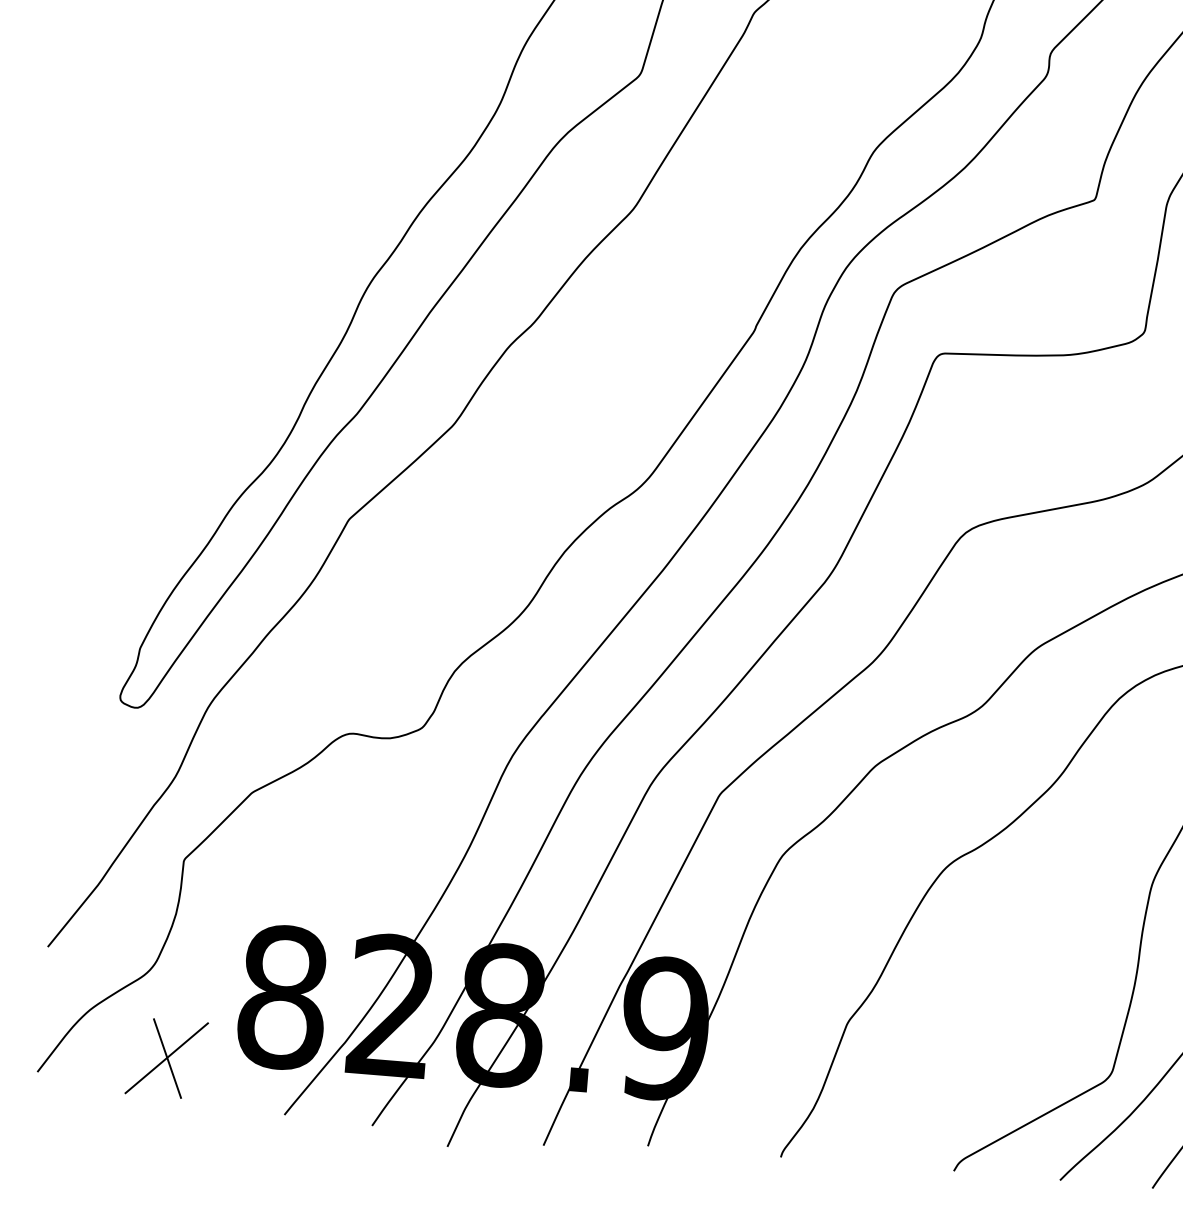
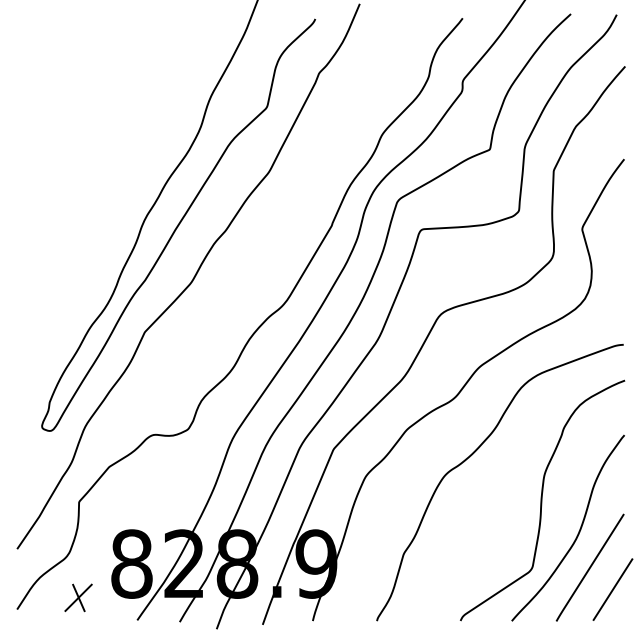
part: (166, 1057) -> (78, 597), size x0.71

